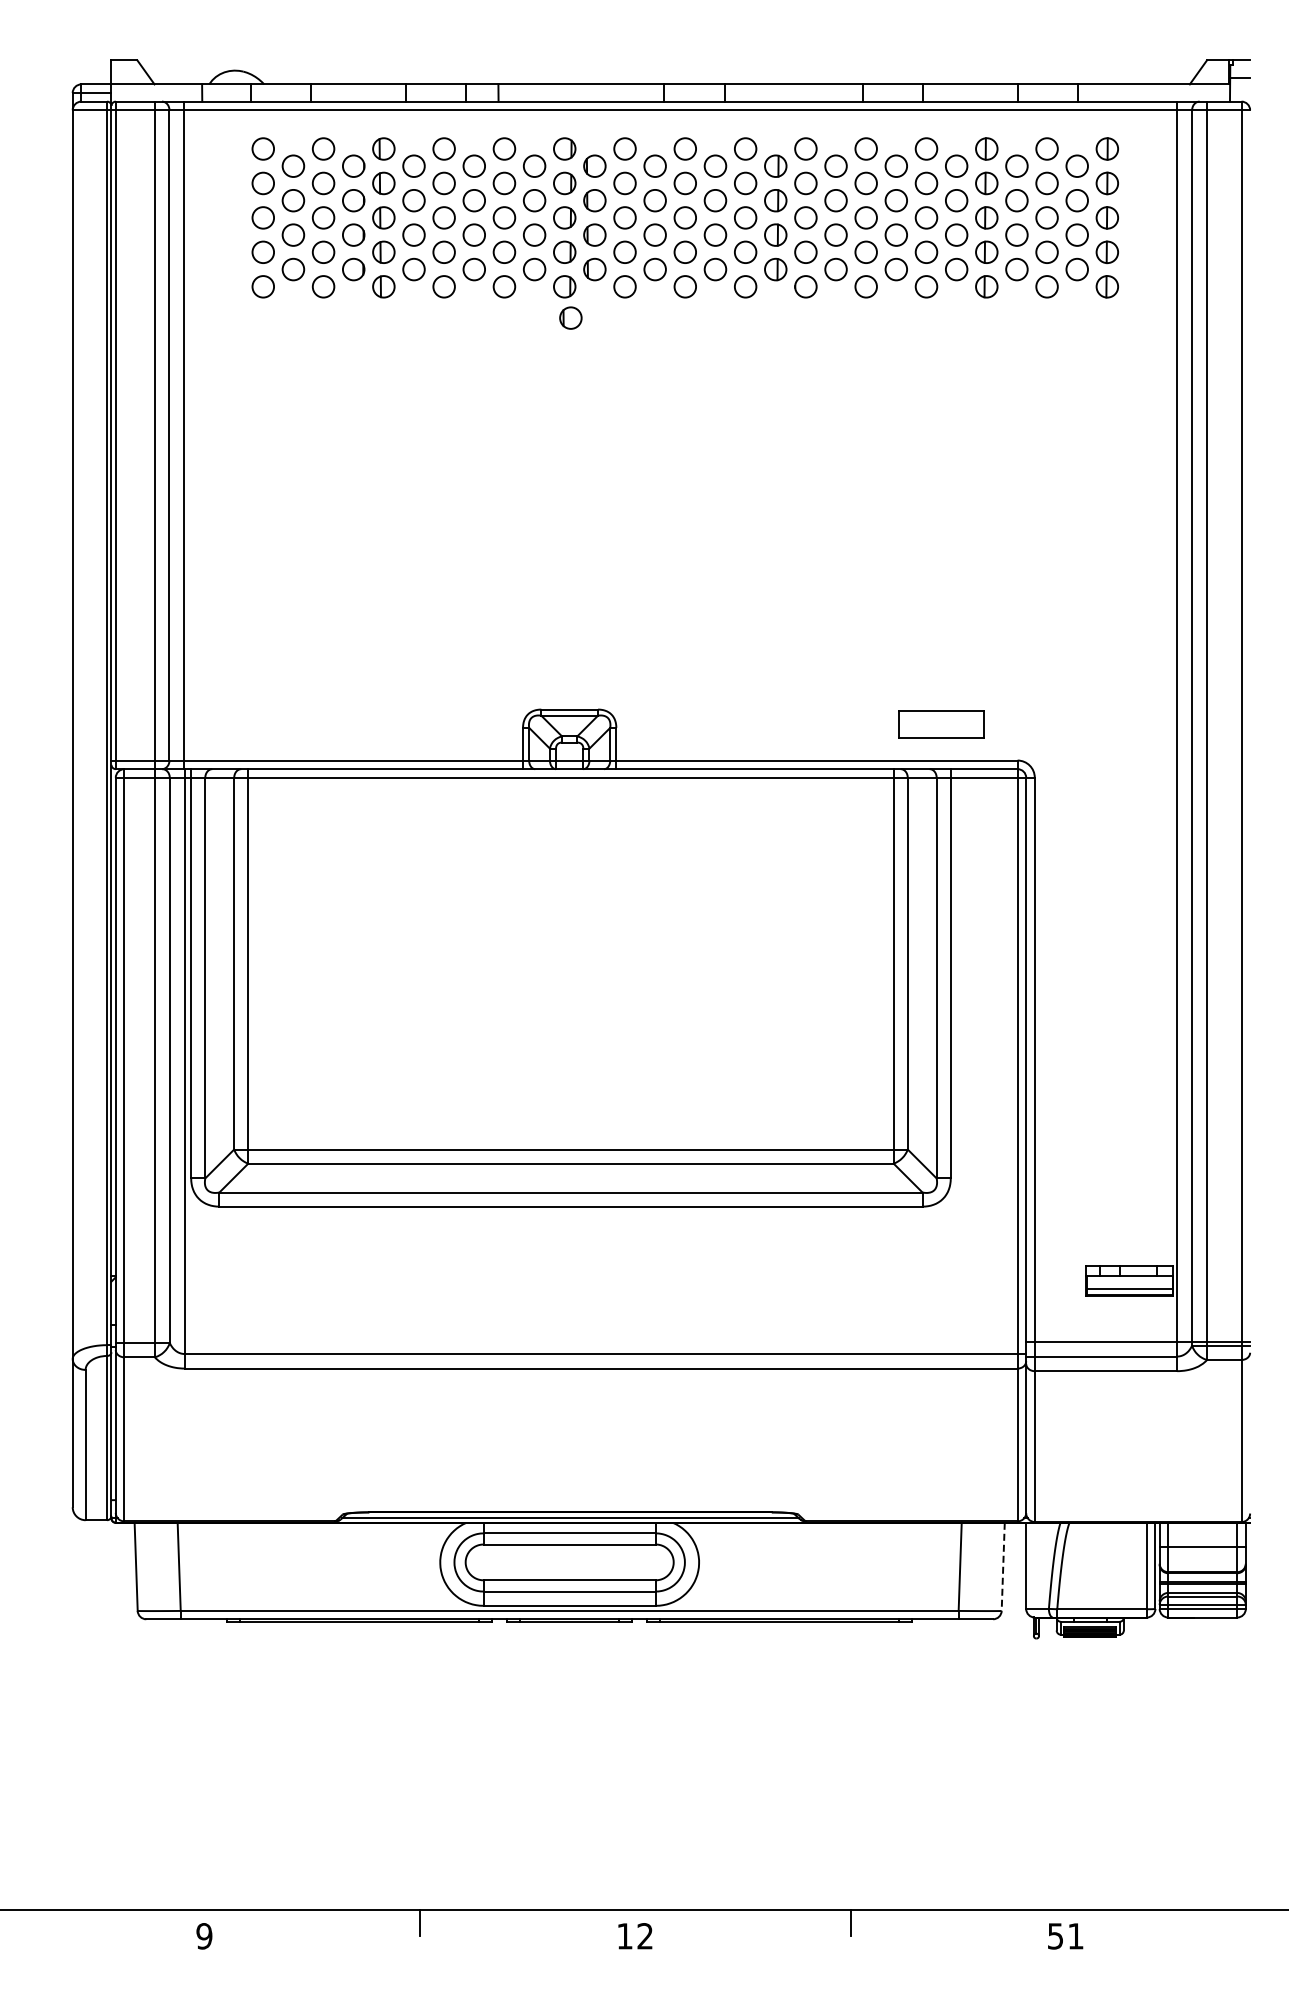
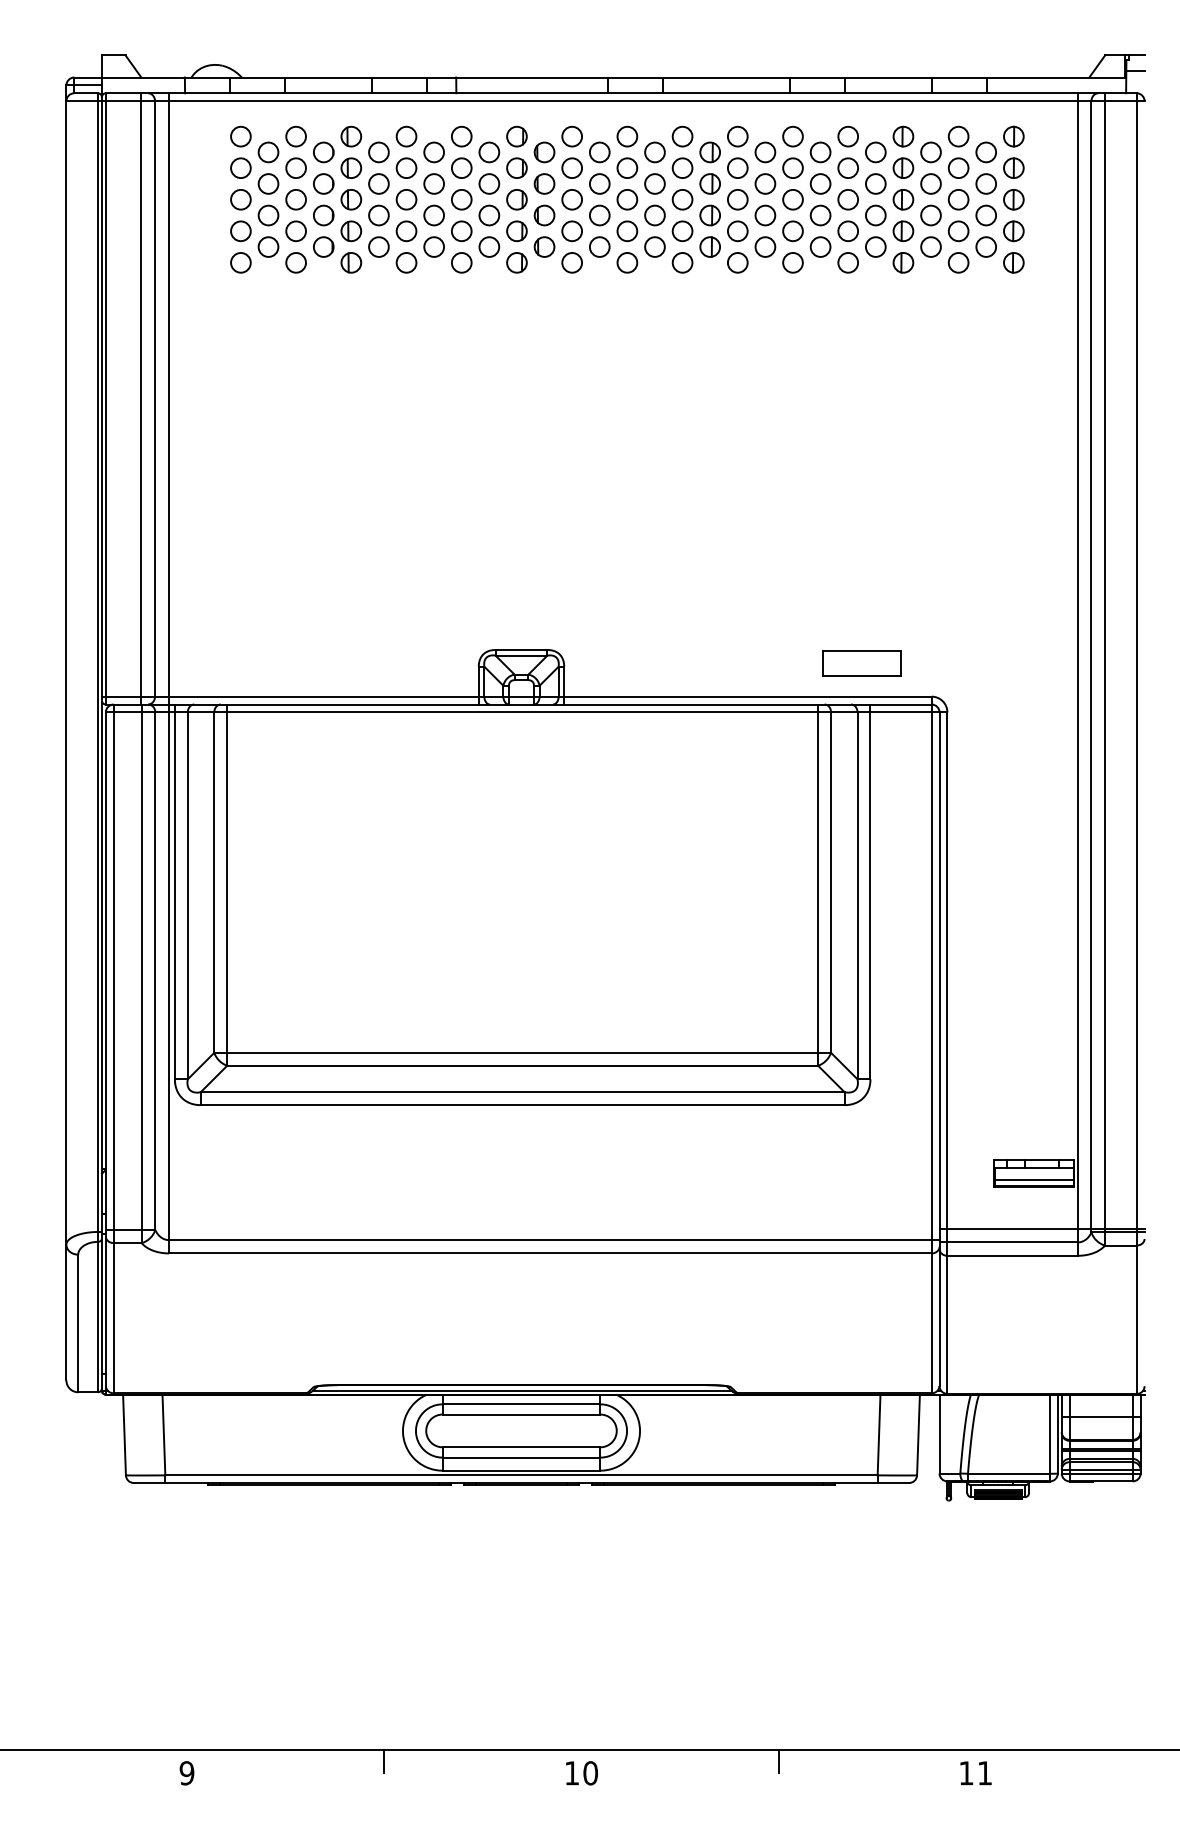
part: (570, 317) -> (522, 290), removed
line: (1003, 1567) -> (918, 1435), dashed -> solid
text: (645, 1936) -> (590, 1773), 12 -> 10
text: (1055, 1936) -> (966, 1773), 51 -> 11

